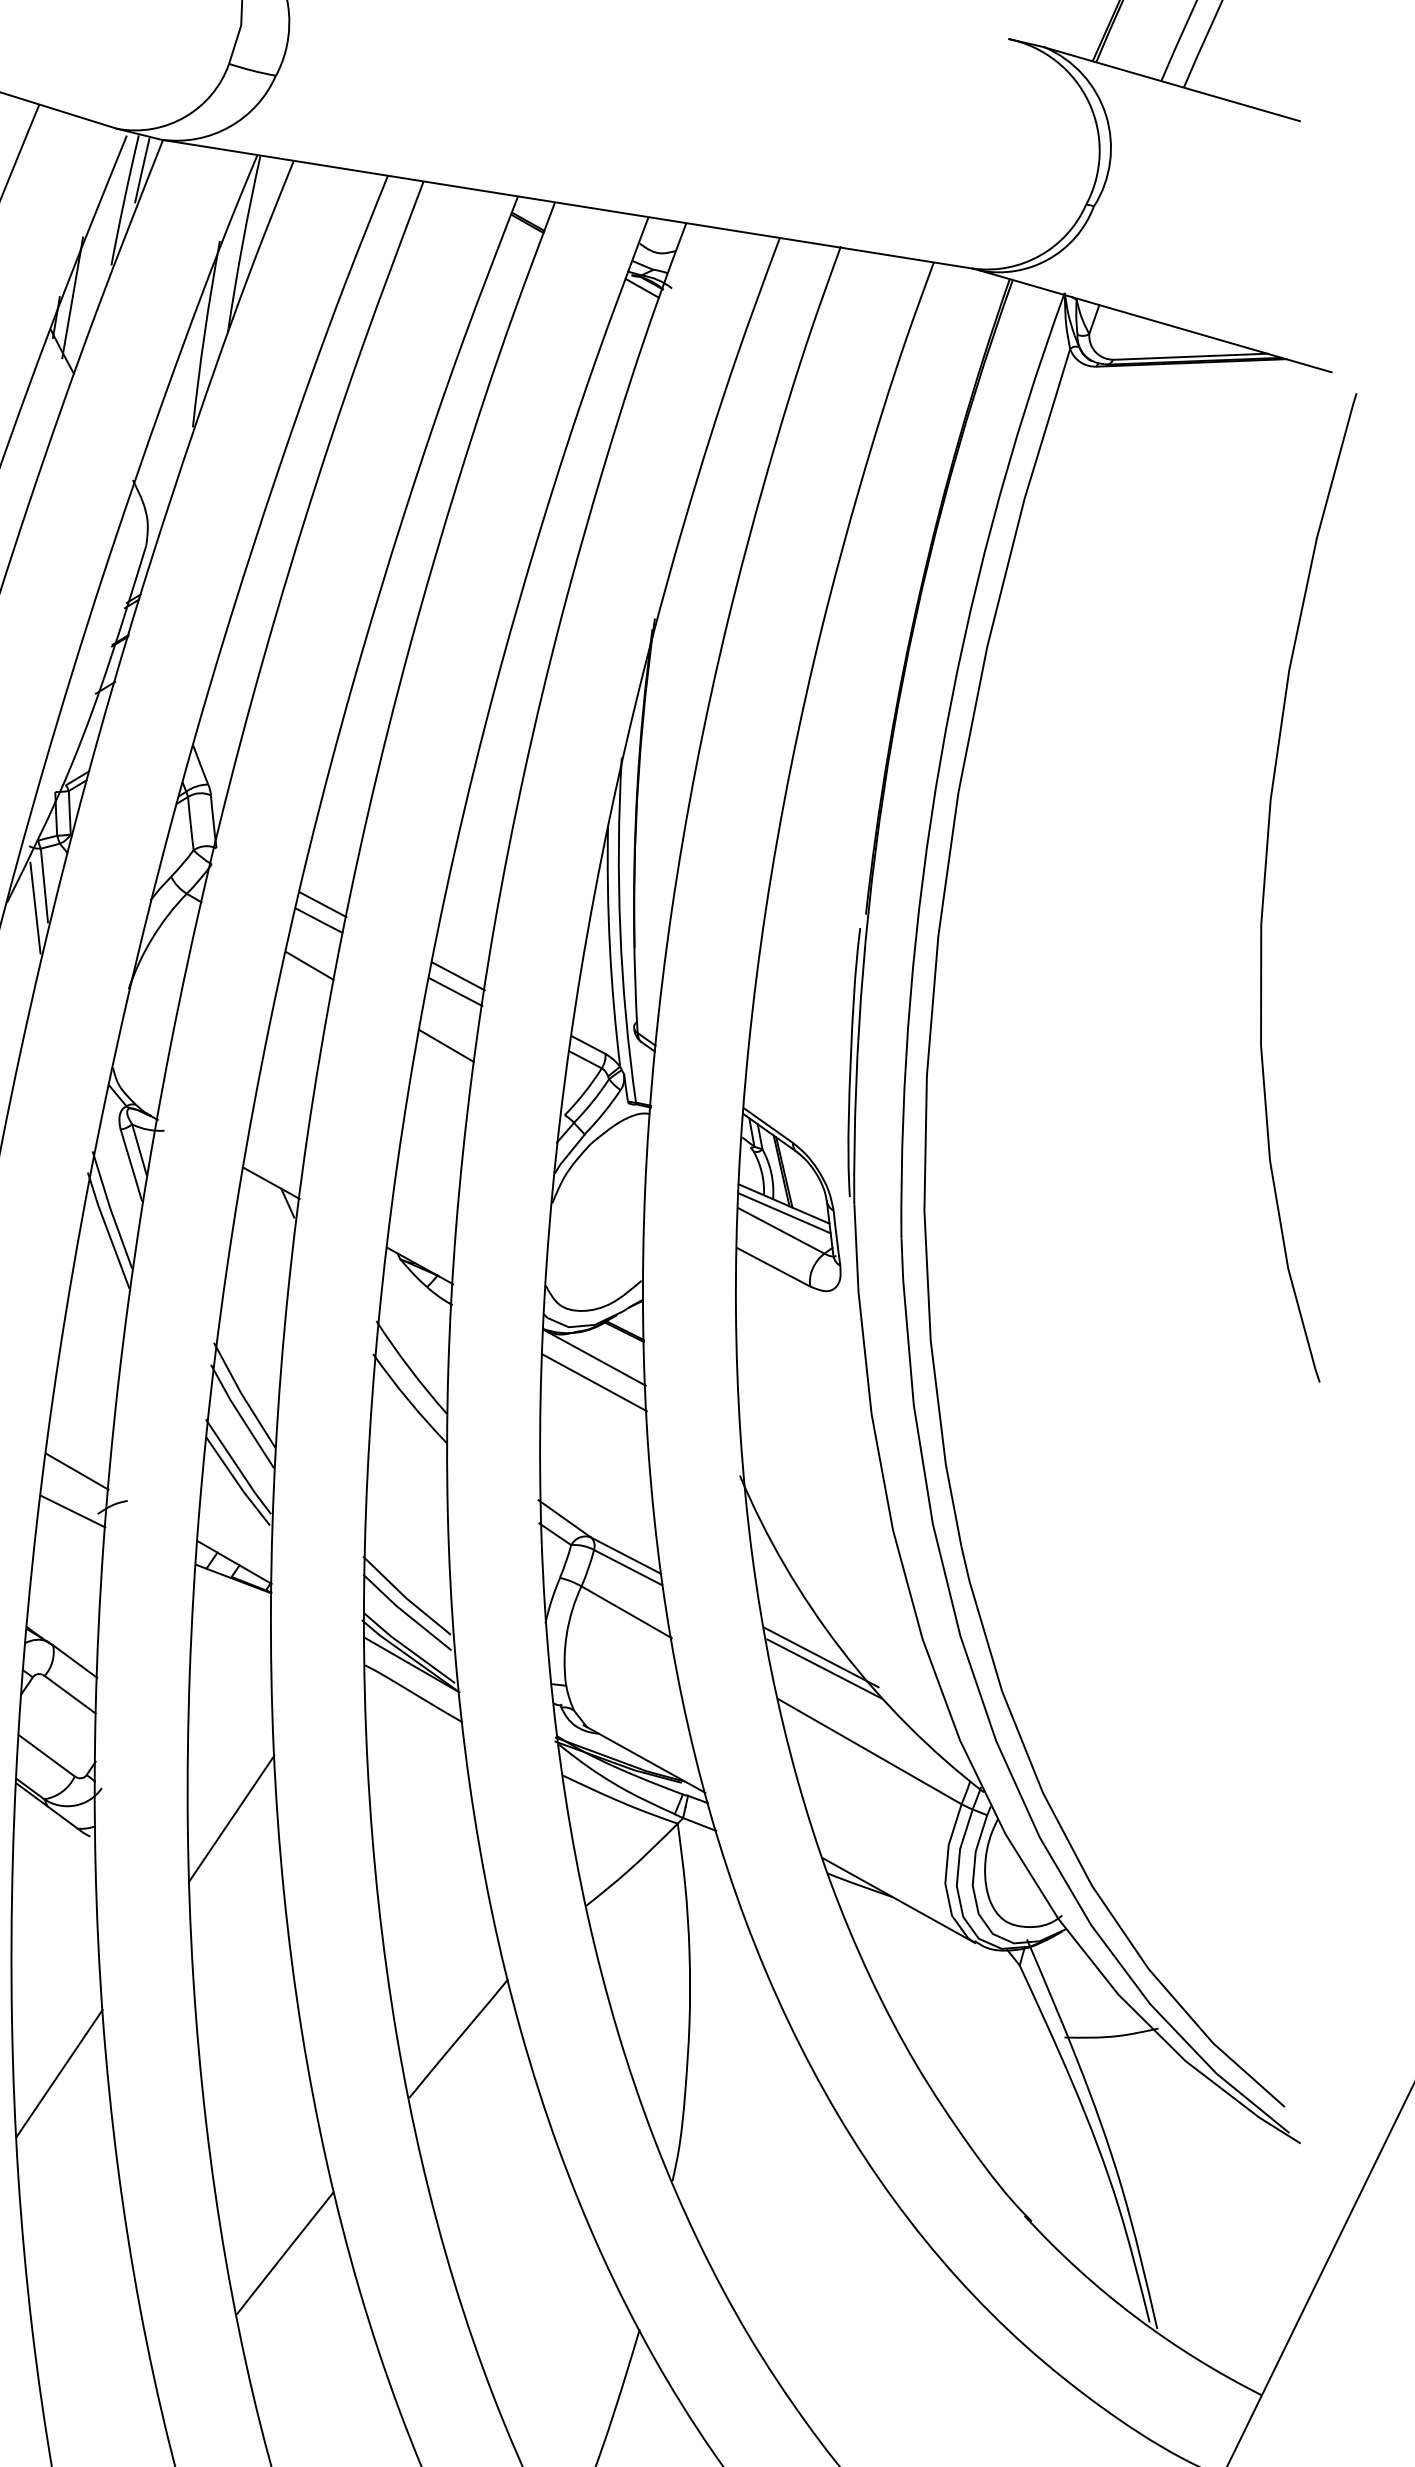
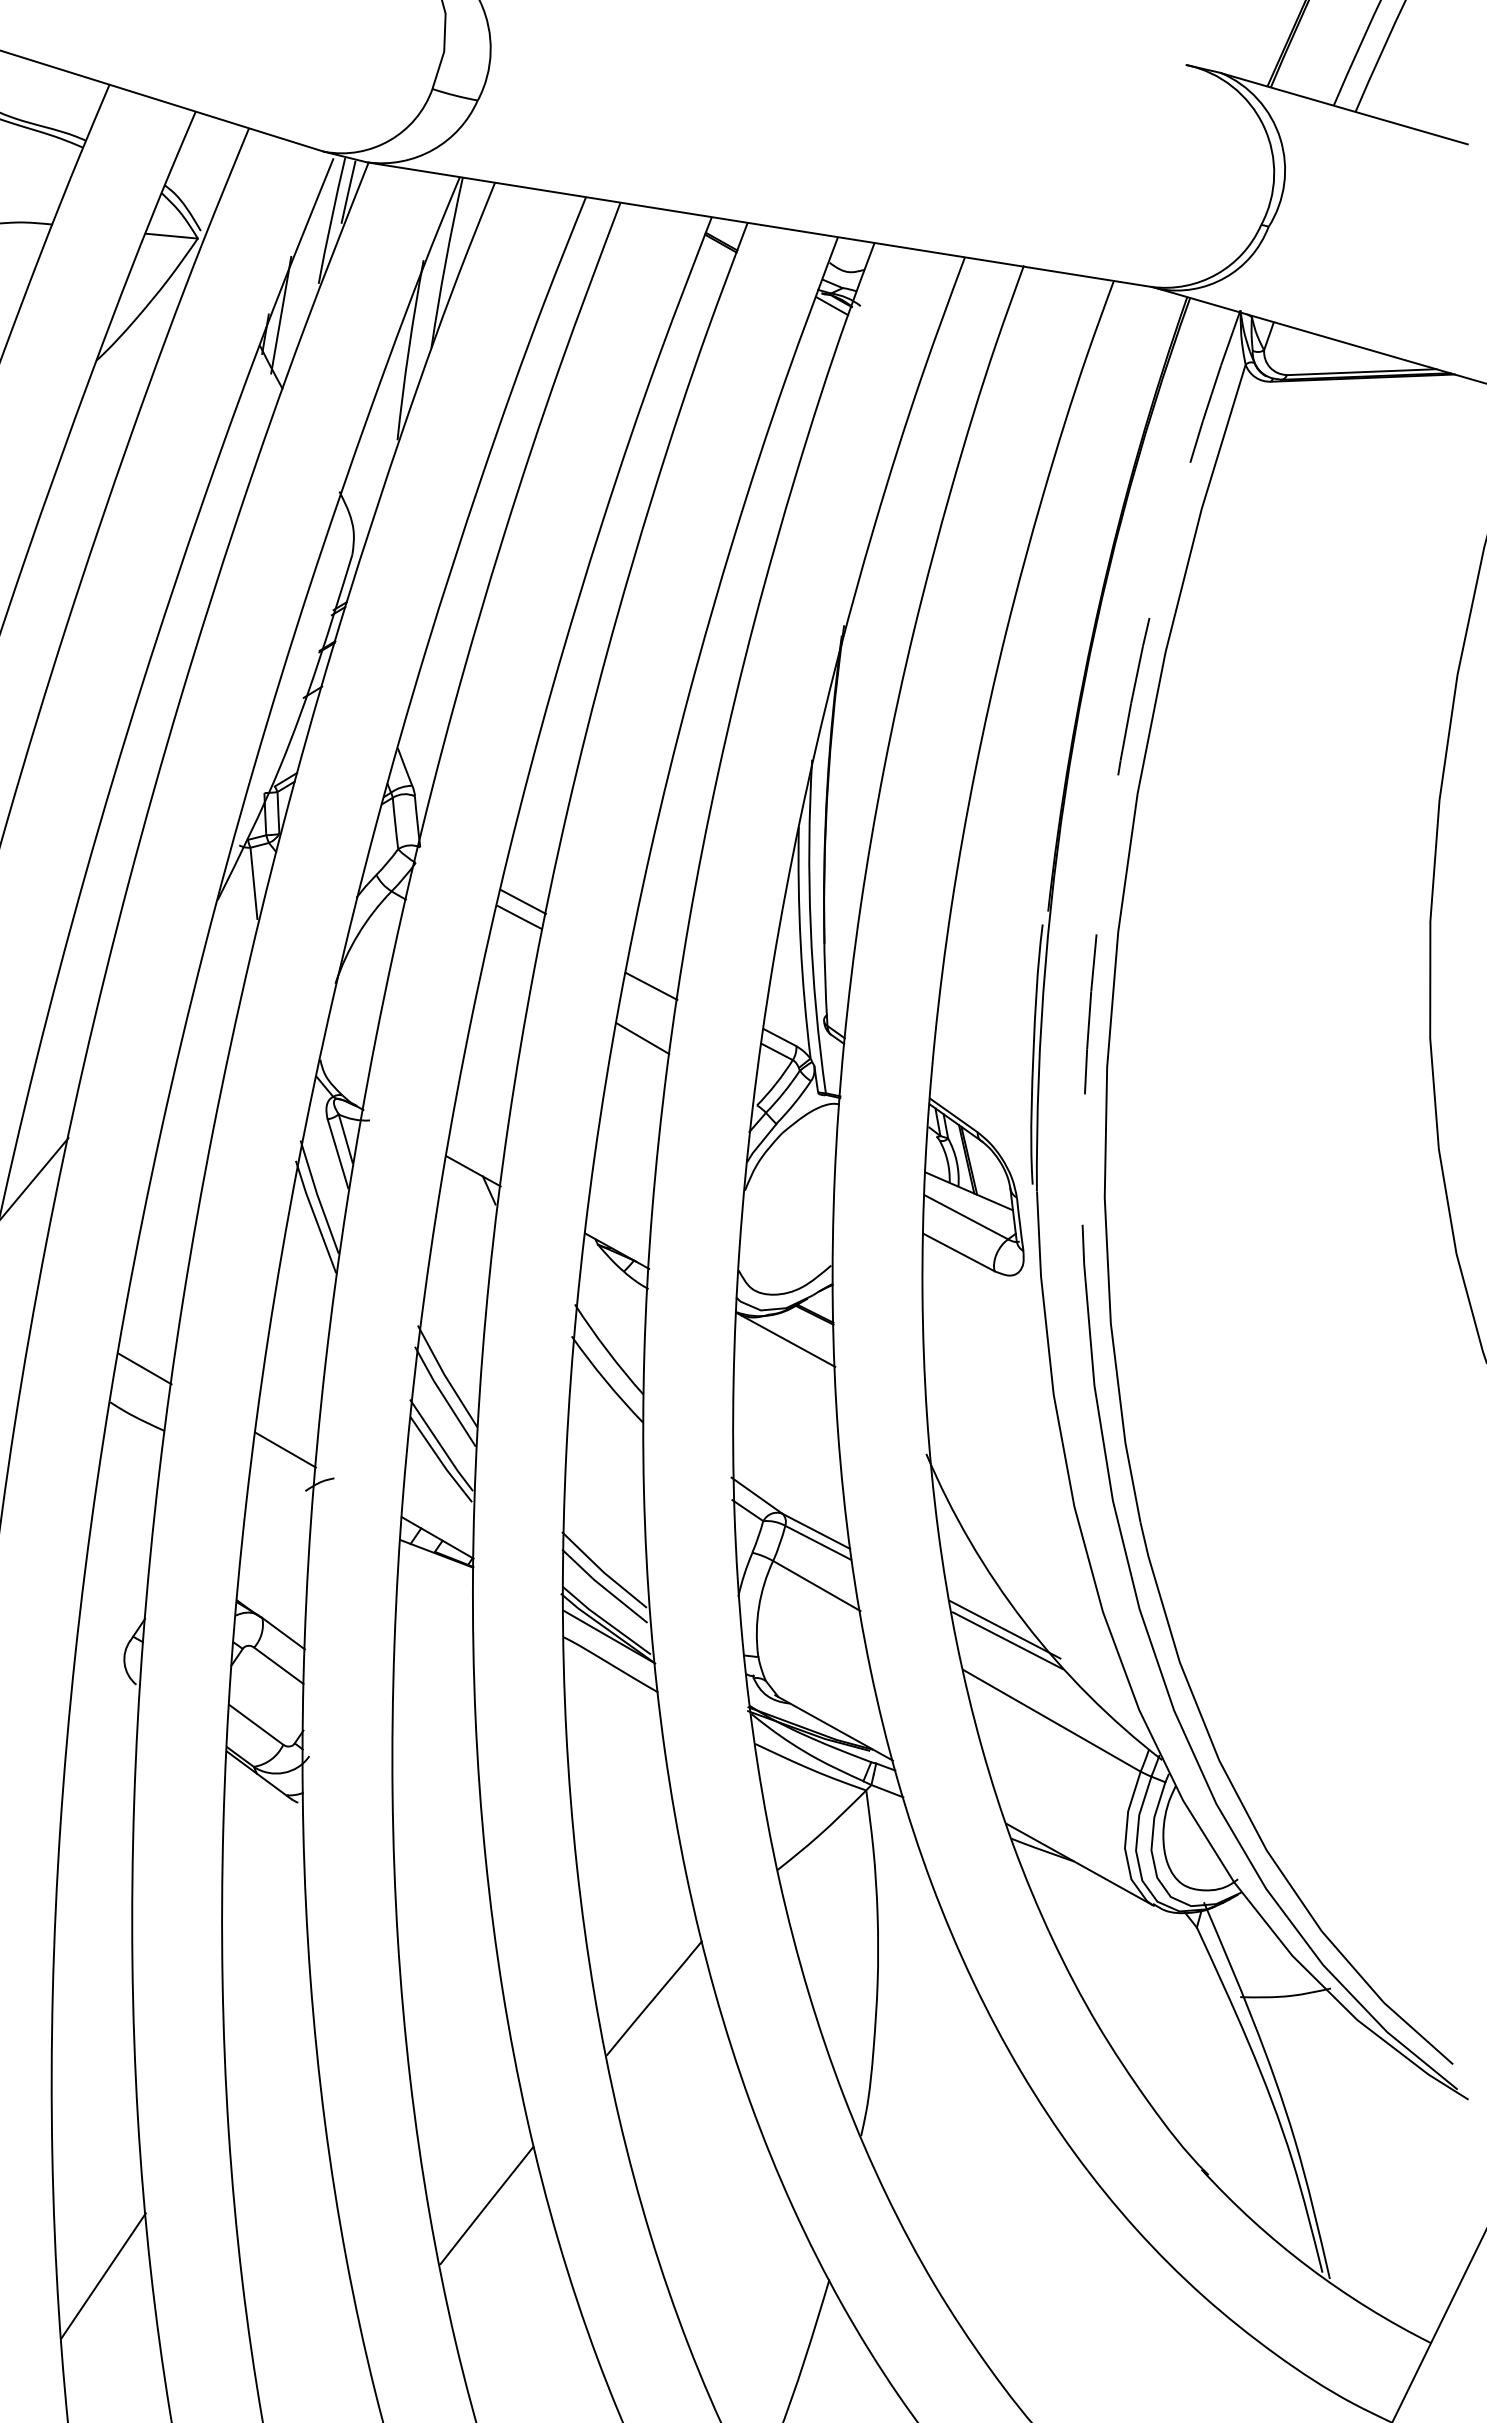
arc: (940, 758) -> (1120, 760), solid -> dashed
line: (35, 908) -> (245, 905), removed
line: (309, 965) -> (510, 960), removed
line: (457, 975) -> (653, 970), removed
line: (784, 1212) -> (969, 1199), removed
line: (594, 1382) -> (785, 1363), removed
line: (72, 1511) -> (281, 1488), removed
line: (232, 1817) -> (435, 1784), removed
line: (59, 2073) -> (268, 2031), removed

